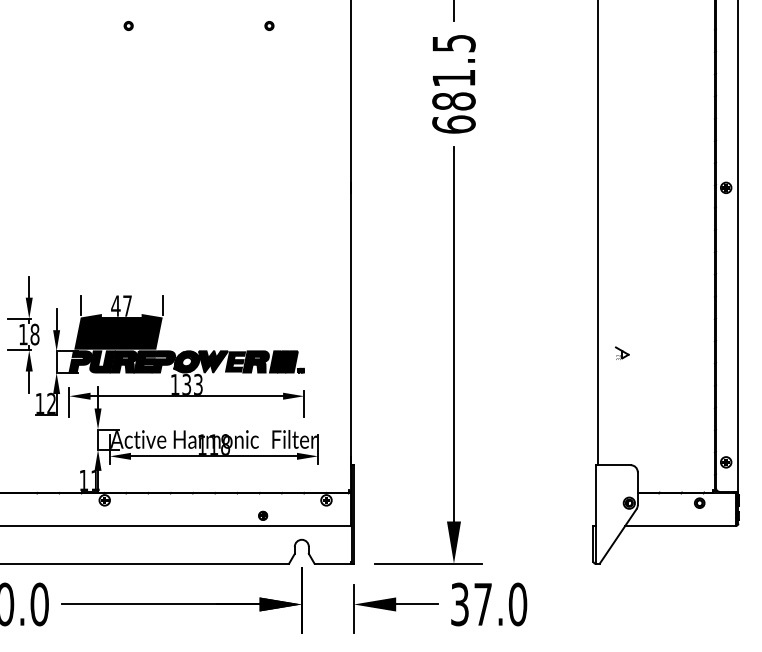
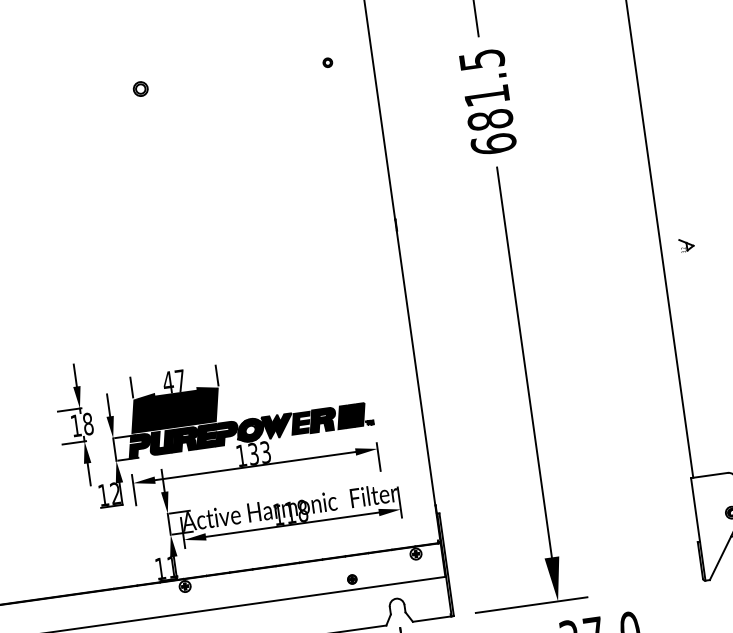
part: (128, 25) -> (140, 88), size x1.6
part: (269, 25) -> (327, 62), moved
part: (622, 352) -> (686, 244), moved

